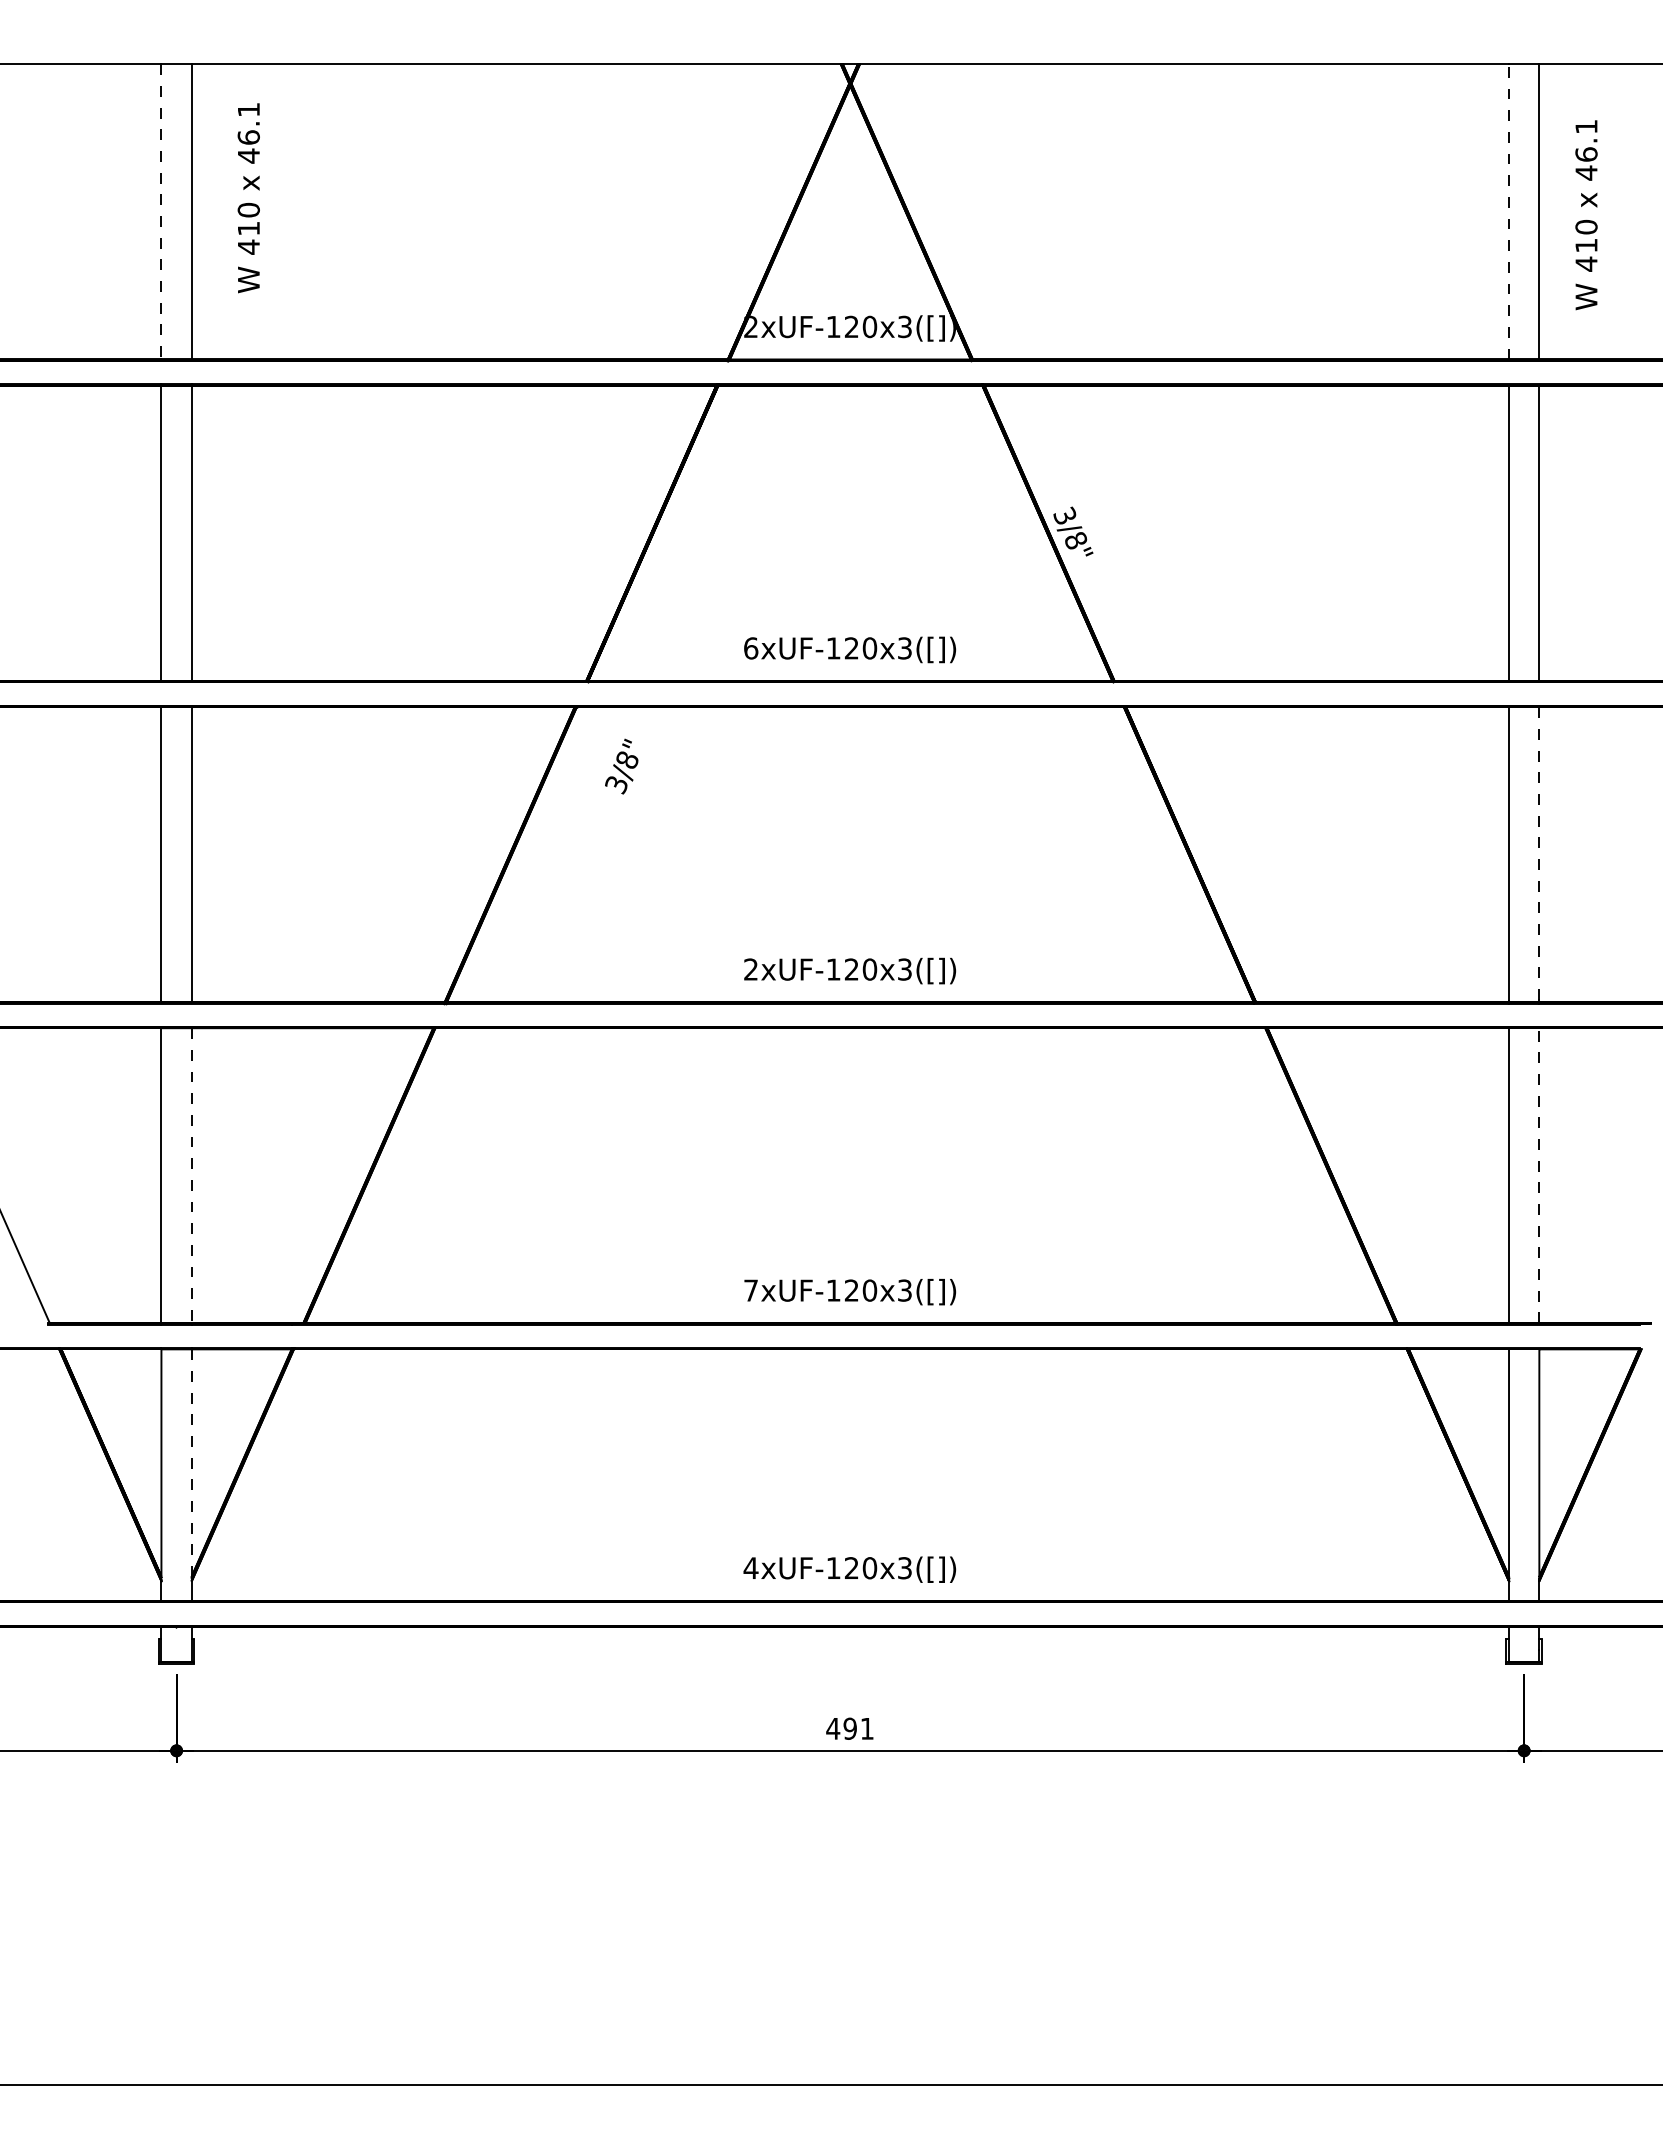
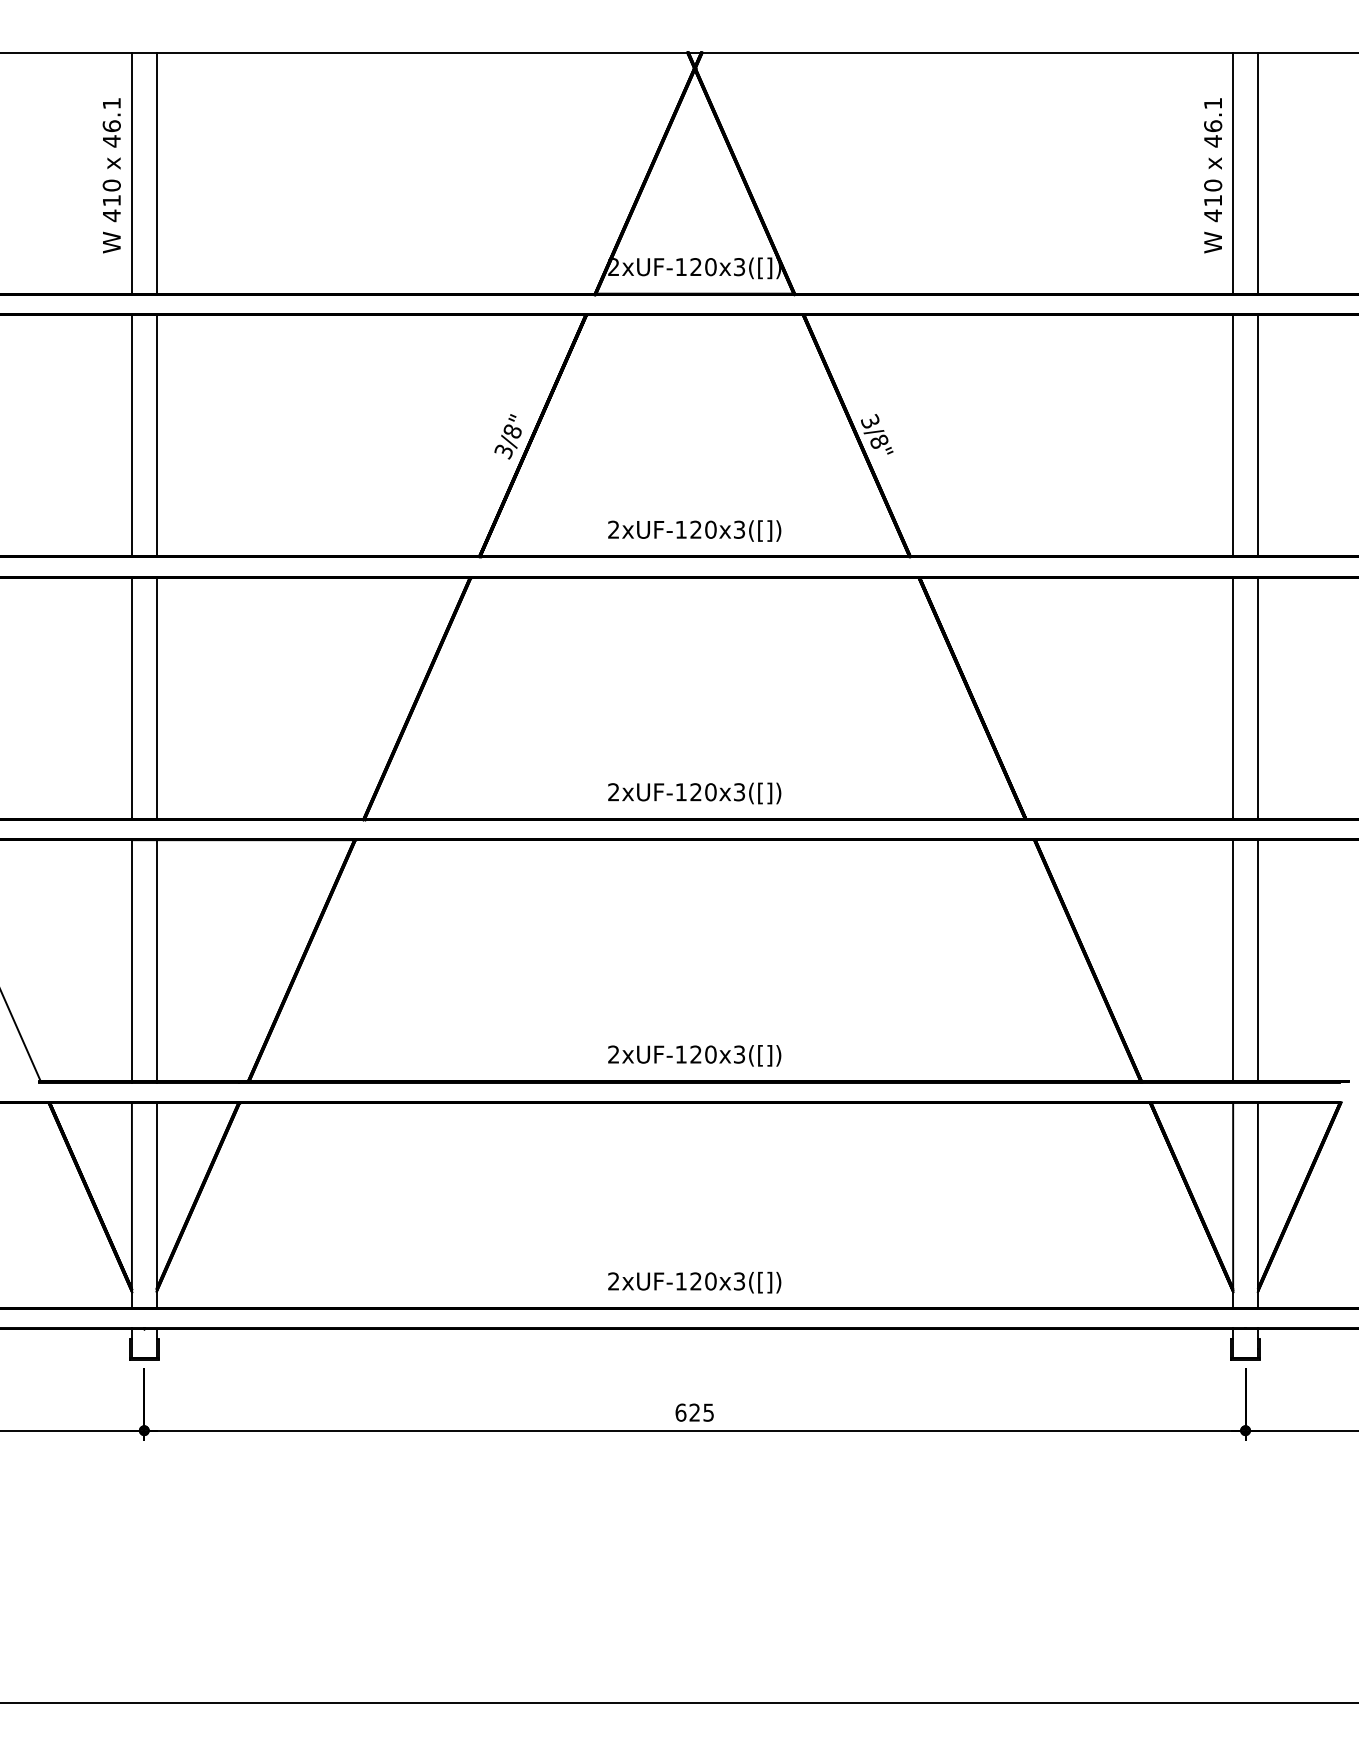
text: (248, 198) -> (111, 176), moved
line: (161, 211) -> (131, 172), dashed -> solid
line: (1509, 211) -> (1233, 172), dashed -> solid
text: (1586, 215) -> (1213, 176), moved
text: (751, 648) -> (614, 529), 6xUF-120x3([]) -> 2xUF-120x3([])
text: (621, 766) -> (507, 436), moved
line: (1539, 852) -> (1258, 696), dashed -> solid
line: (191, 1175) -> (156, 960), dashed -> solid
line: (1539, 1175) -> (1258, 960), dashed -> solid
text: (750, 1290) -> (613, 1054), 7xUF-120x3([]) -> 2xUF-120x3([])
line: (191, 1463) -> (156, 1195), dashed -> solid
text: (750, 1567) -> (613, 1280), 4xUF-120x3([]) -> 2xUF-120x3([])
text: (849, 1728) -> (694, 1412), 491 -> 625

